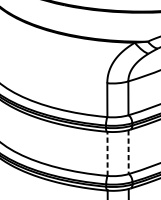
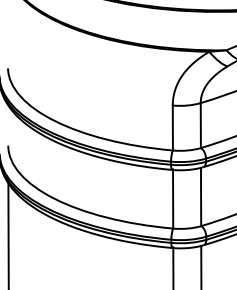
line: (128, 152) -> (201, 197), dashed -> solid
line: (107, 153) -> (173, 198), dashed -> solid

